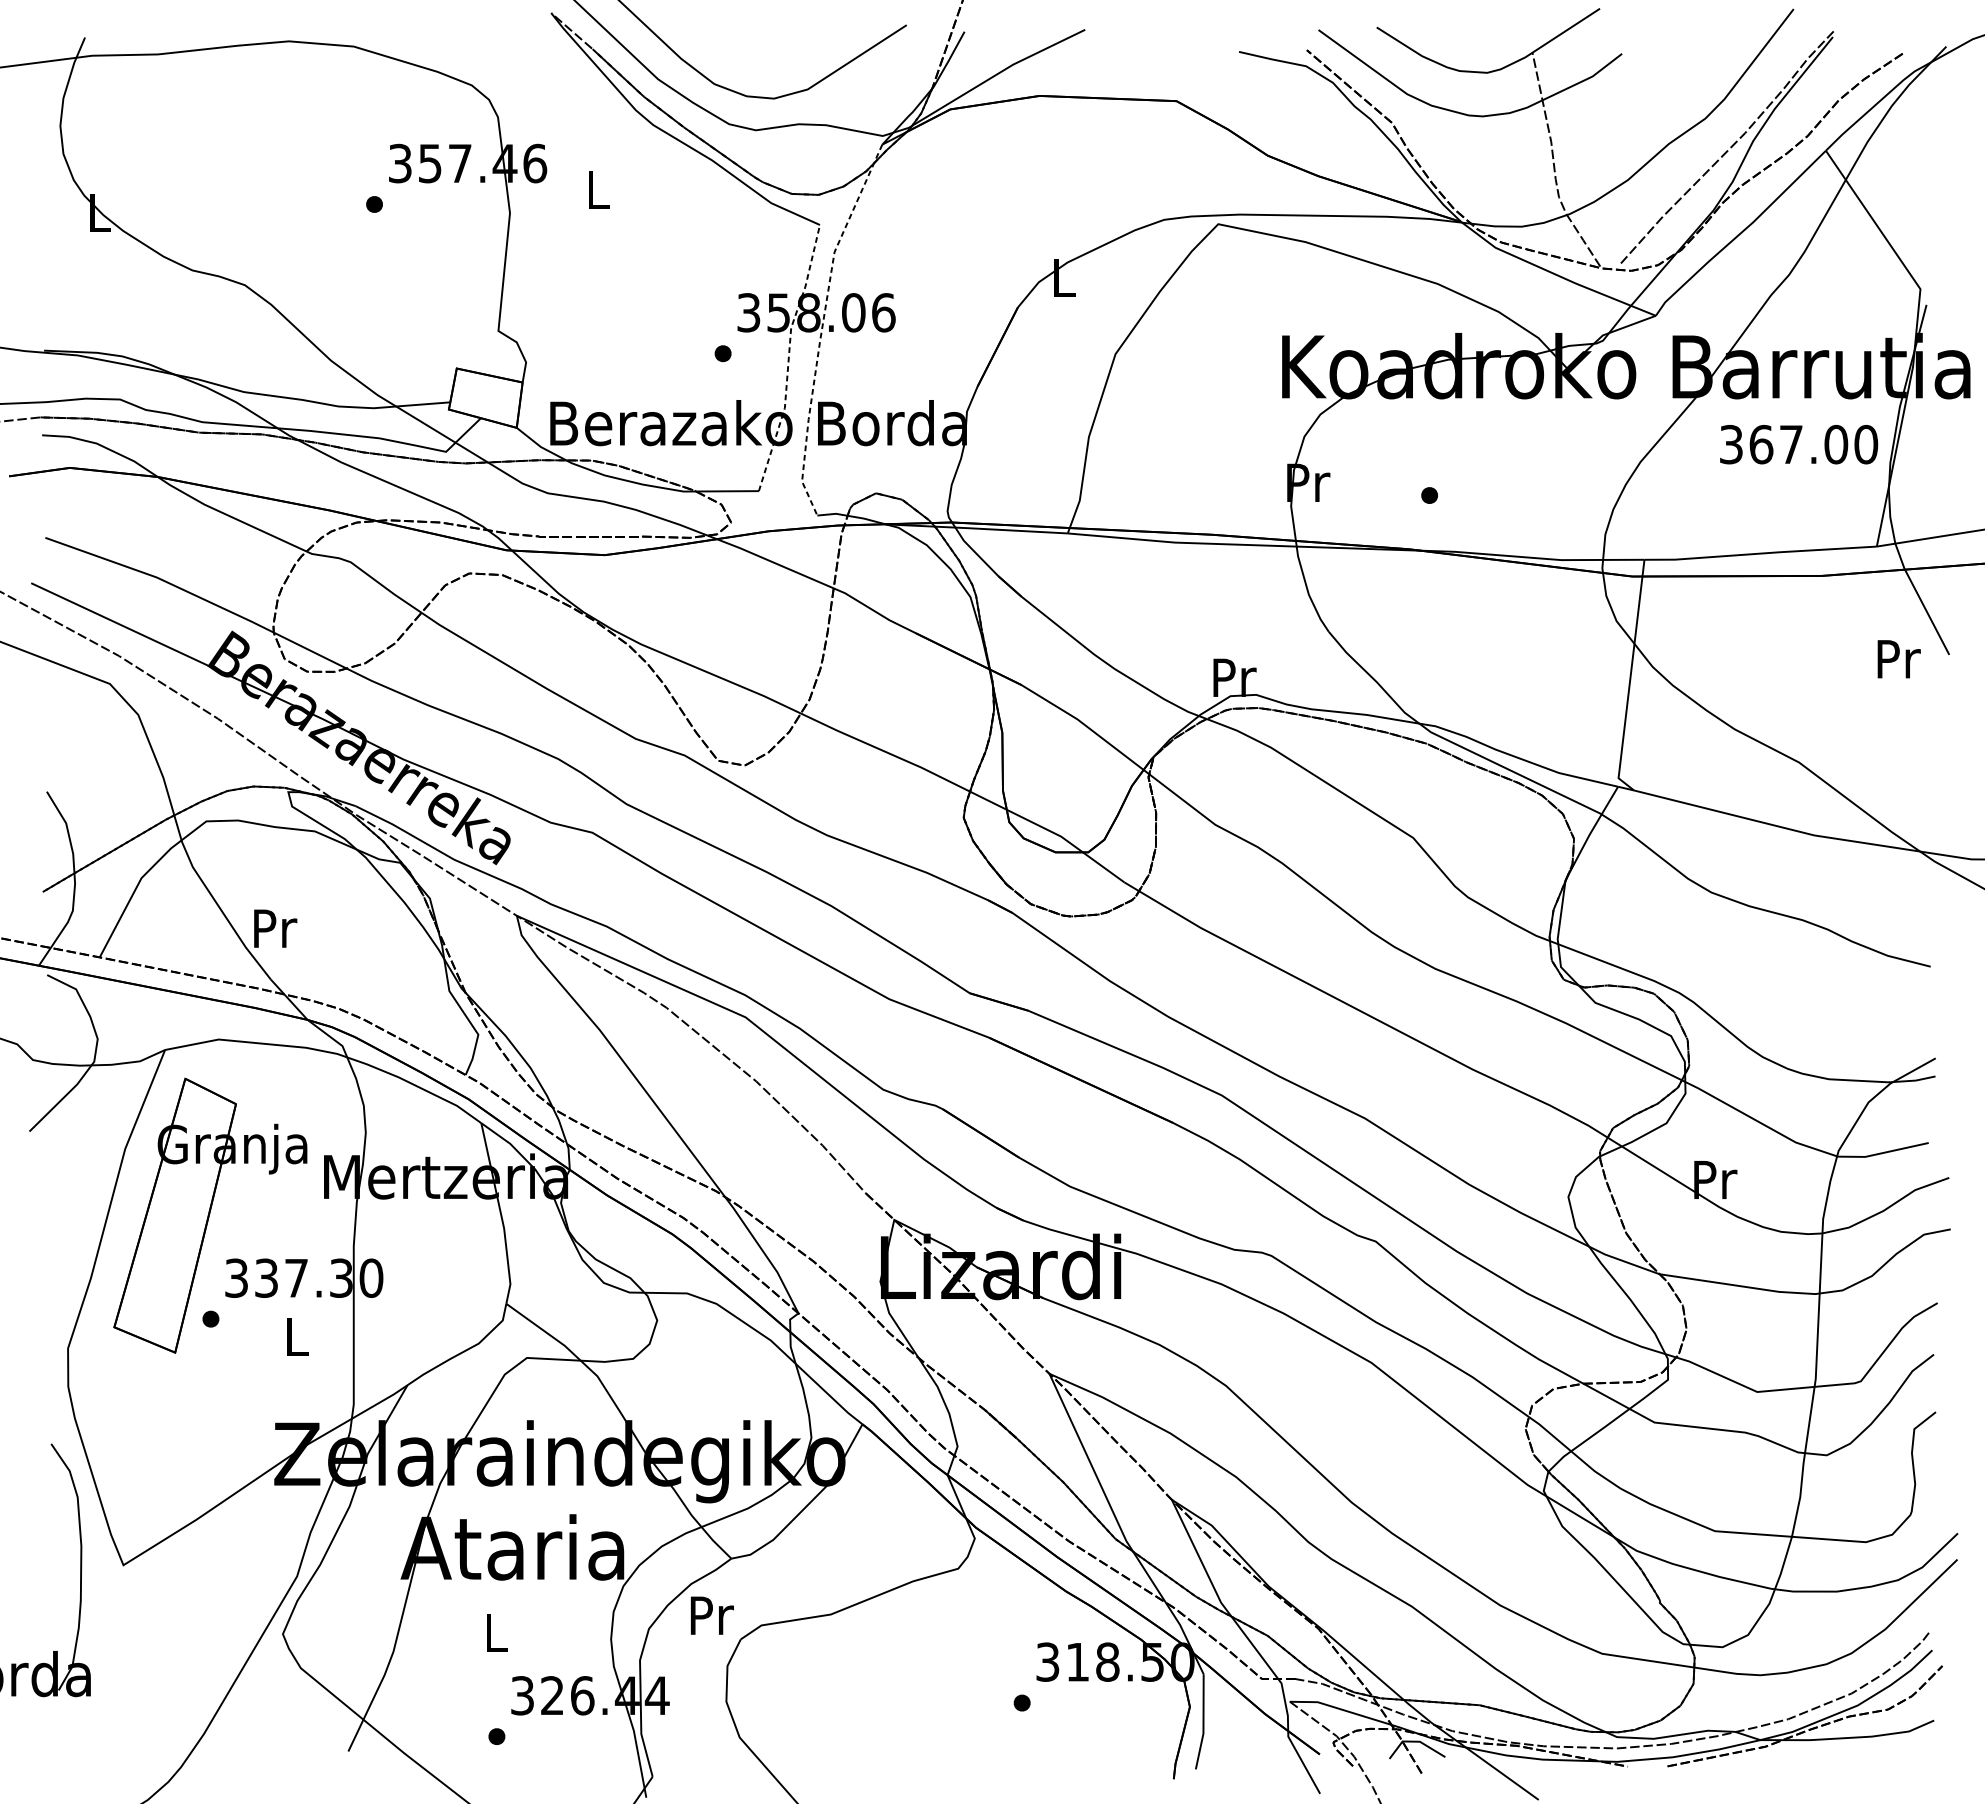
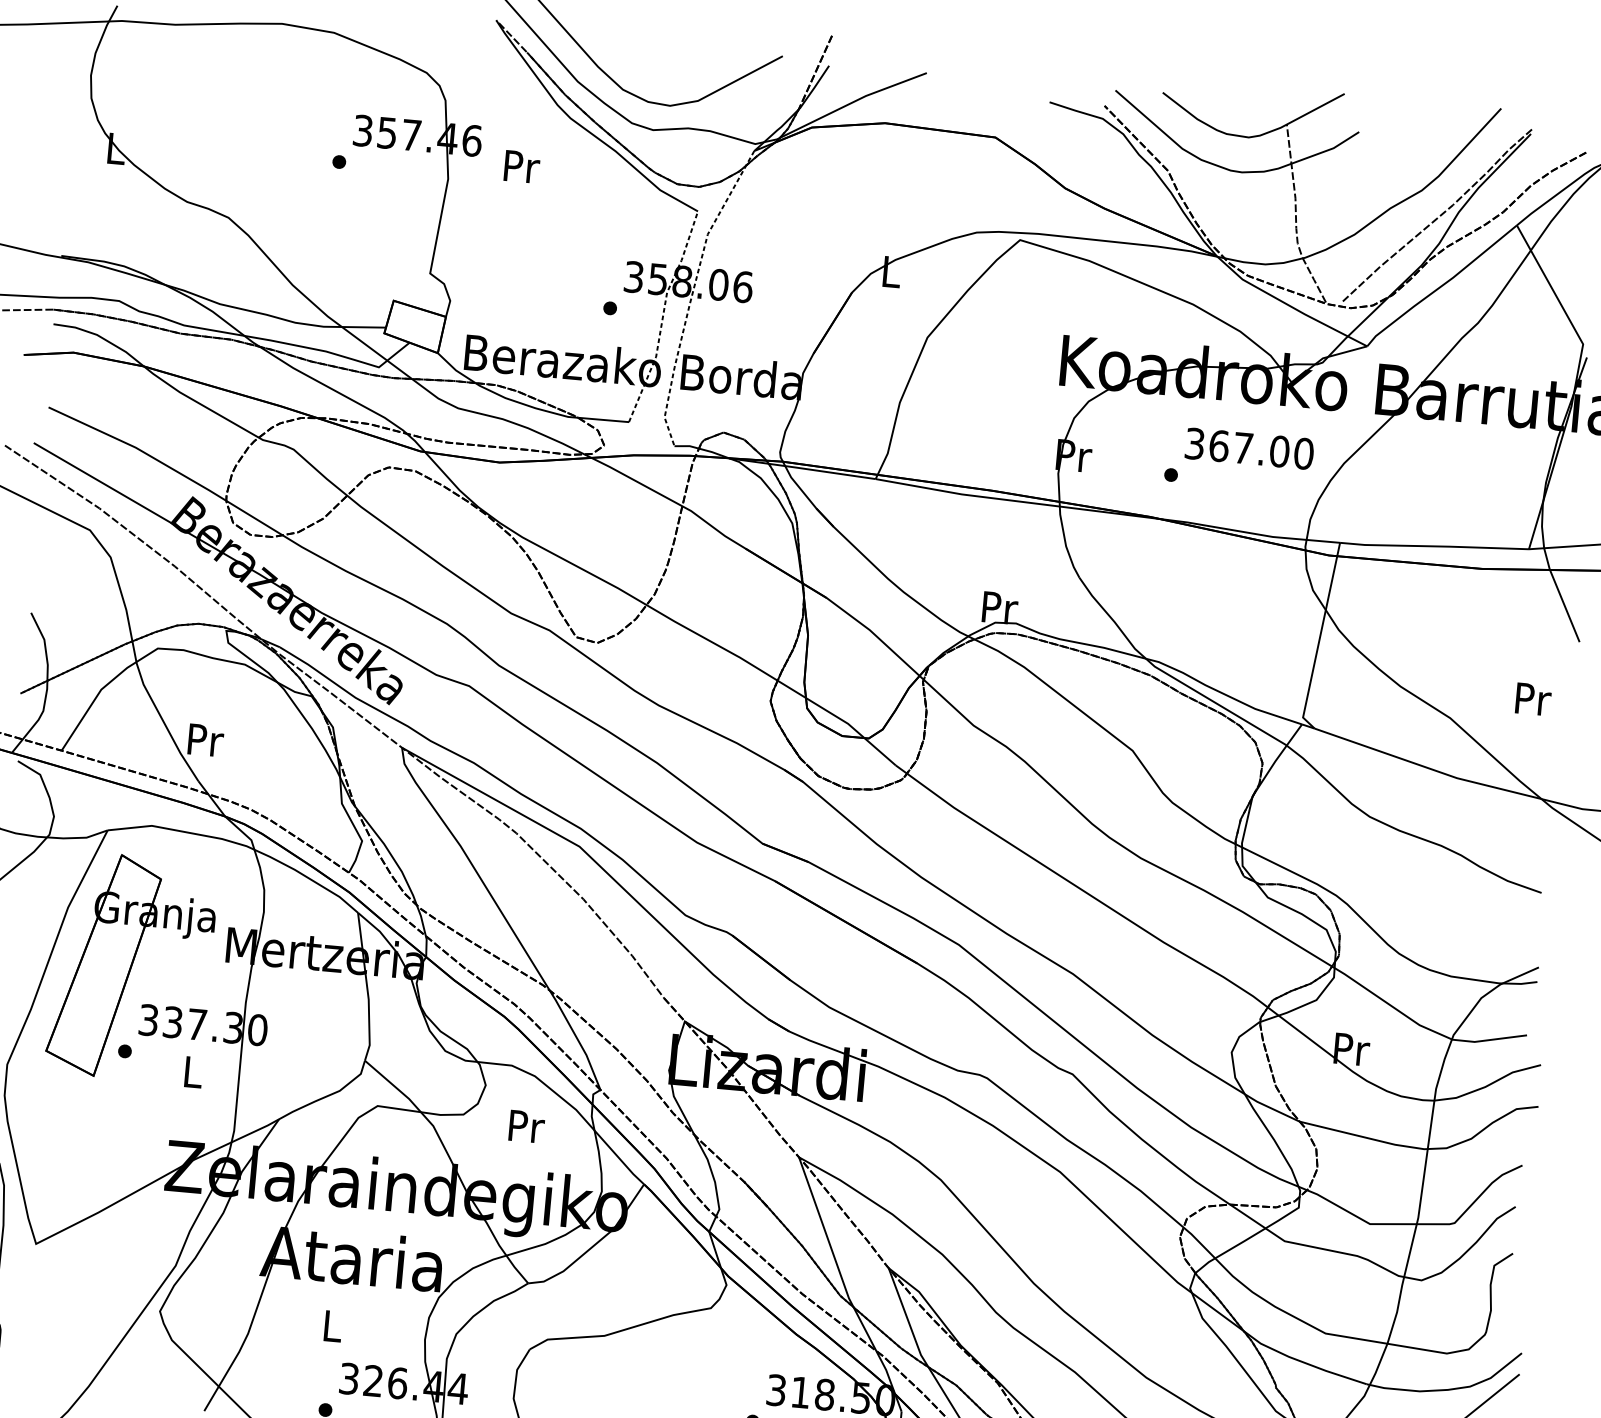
text: (598, 190) -> (521, 167), L -> Pr
text: (1799, 444) -> (1250, 448), moved
text: (1898, 659) -> (1532, 699), moved
text: (712, 1615) -> (527, 1126), moved

